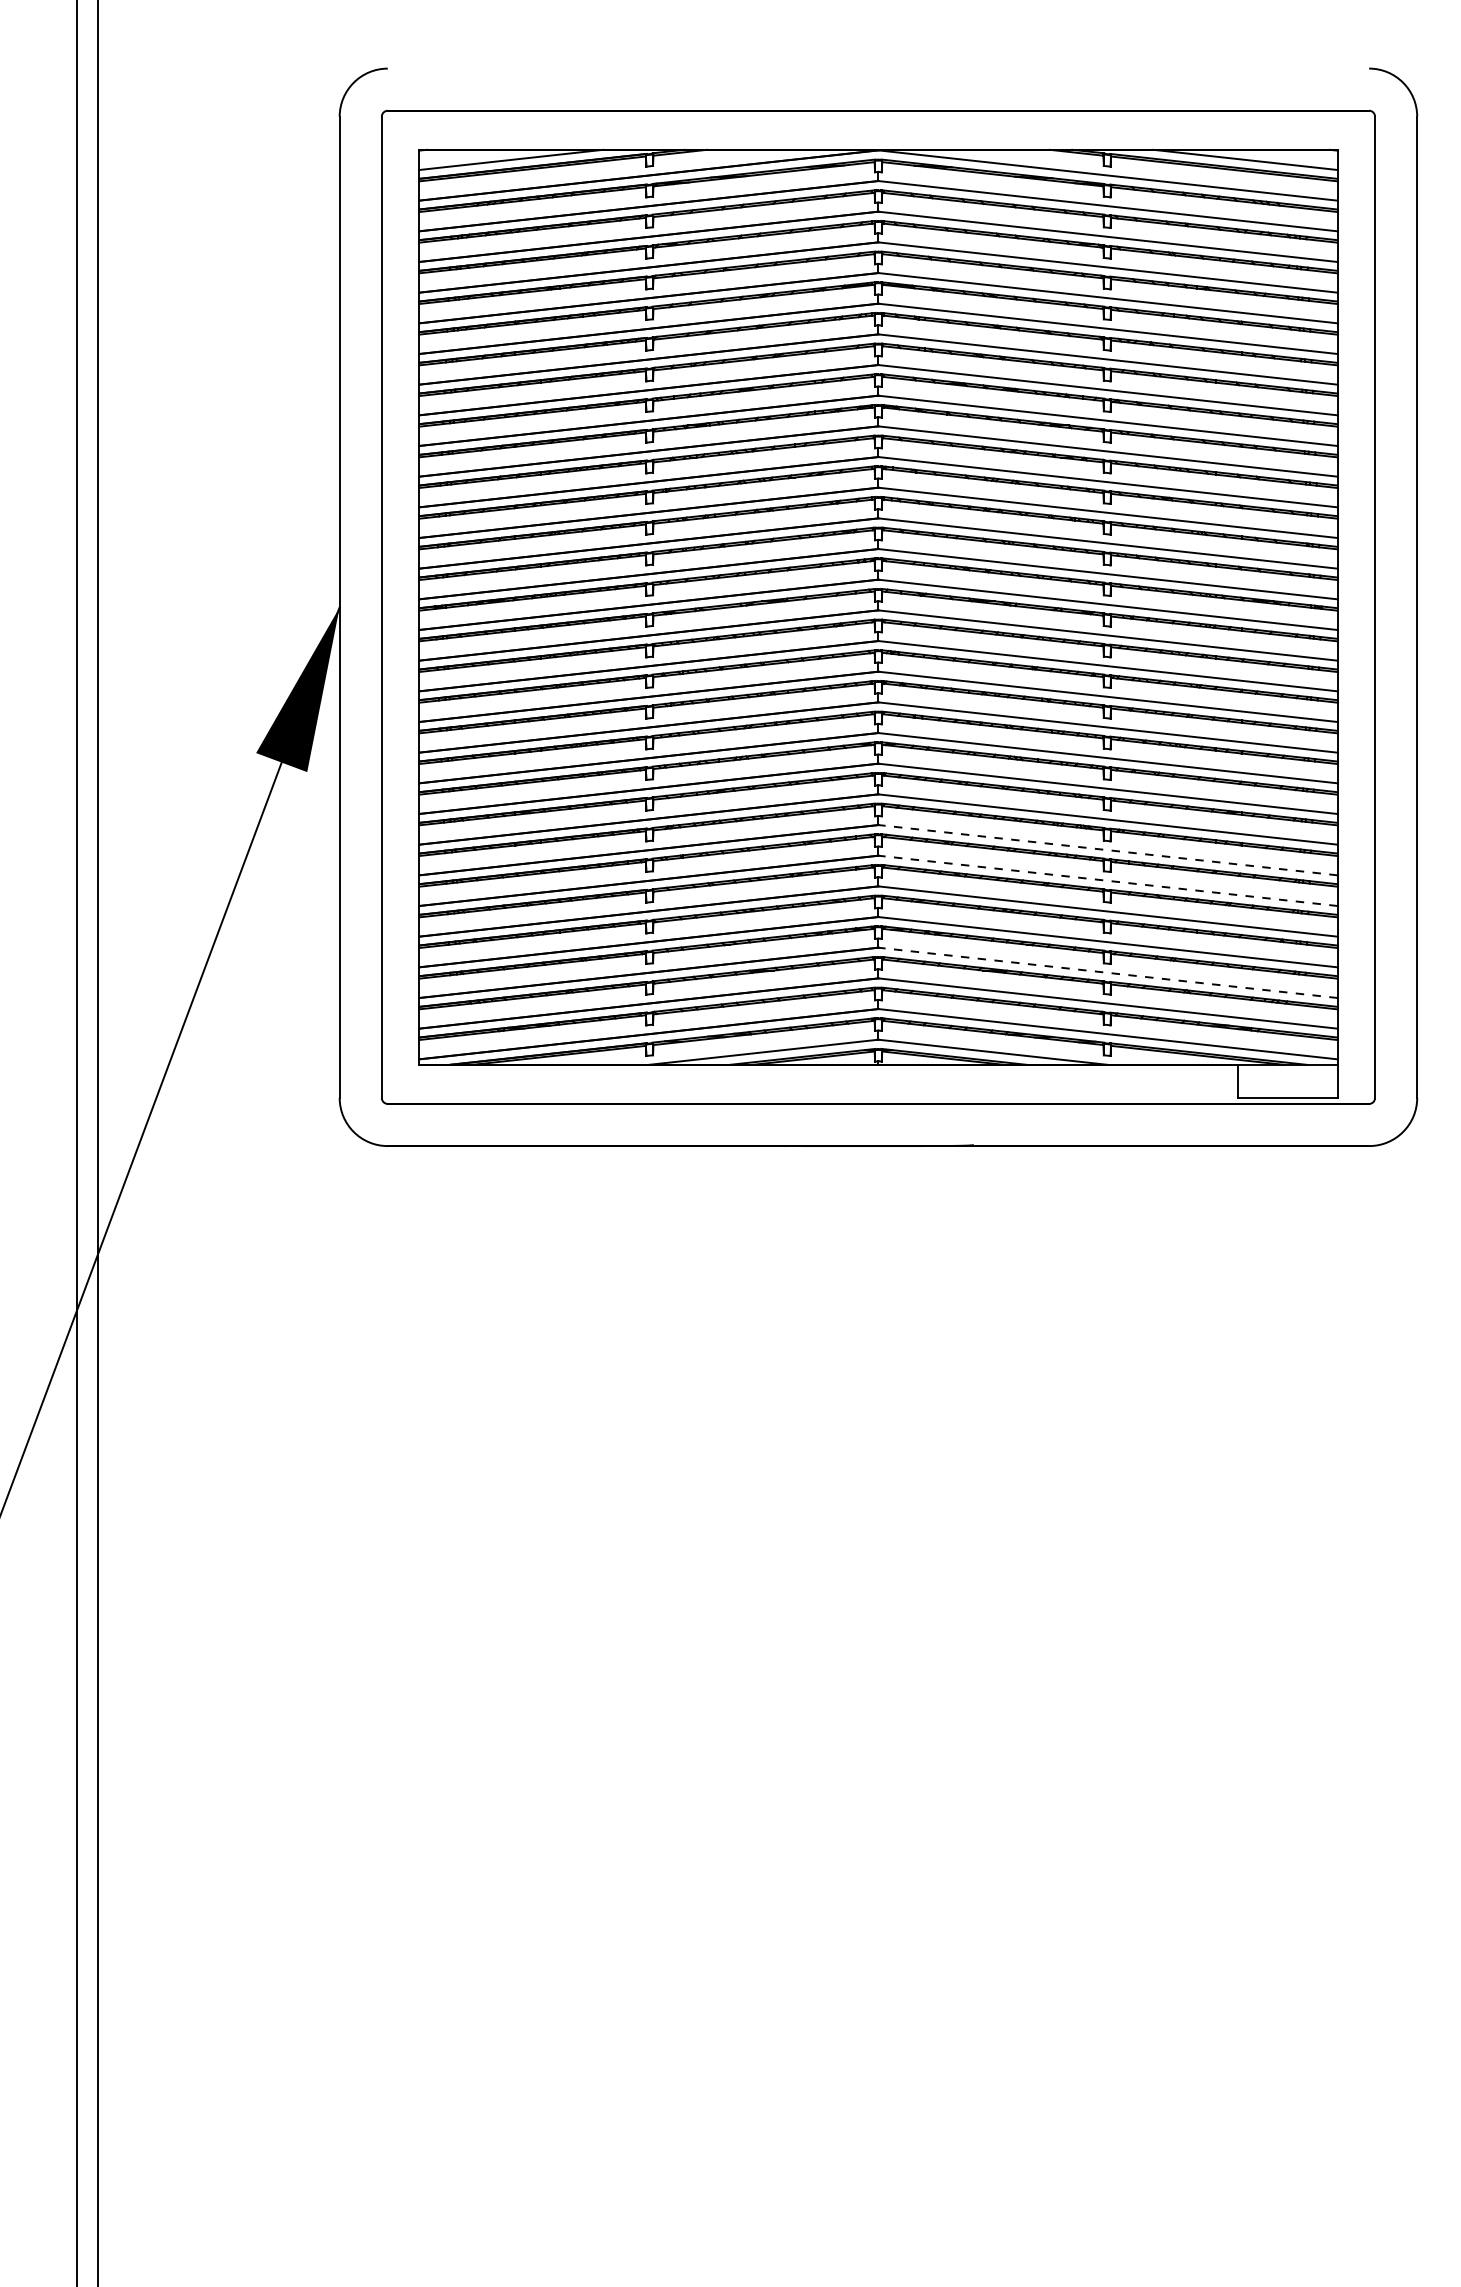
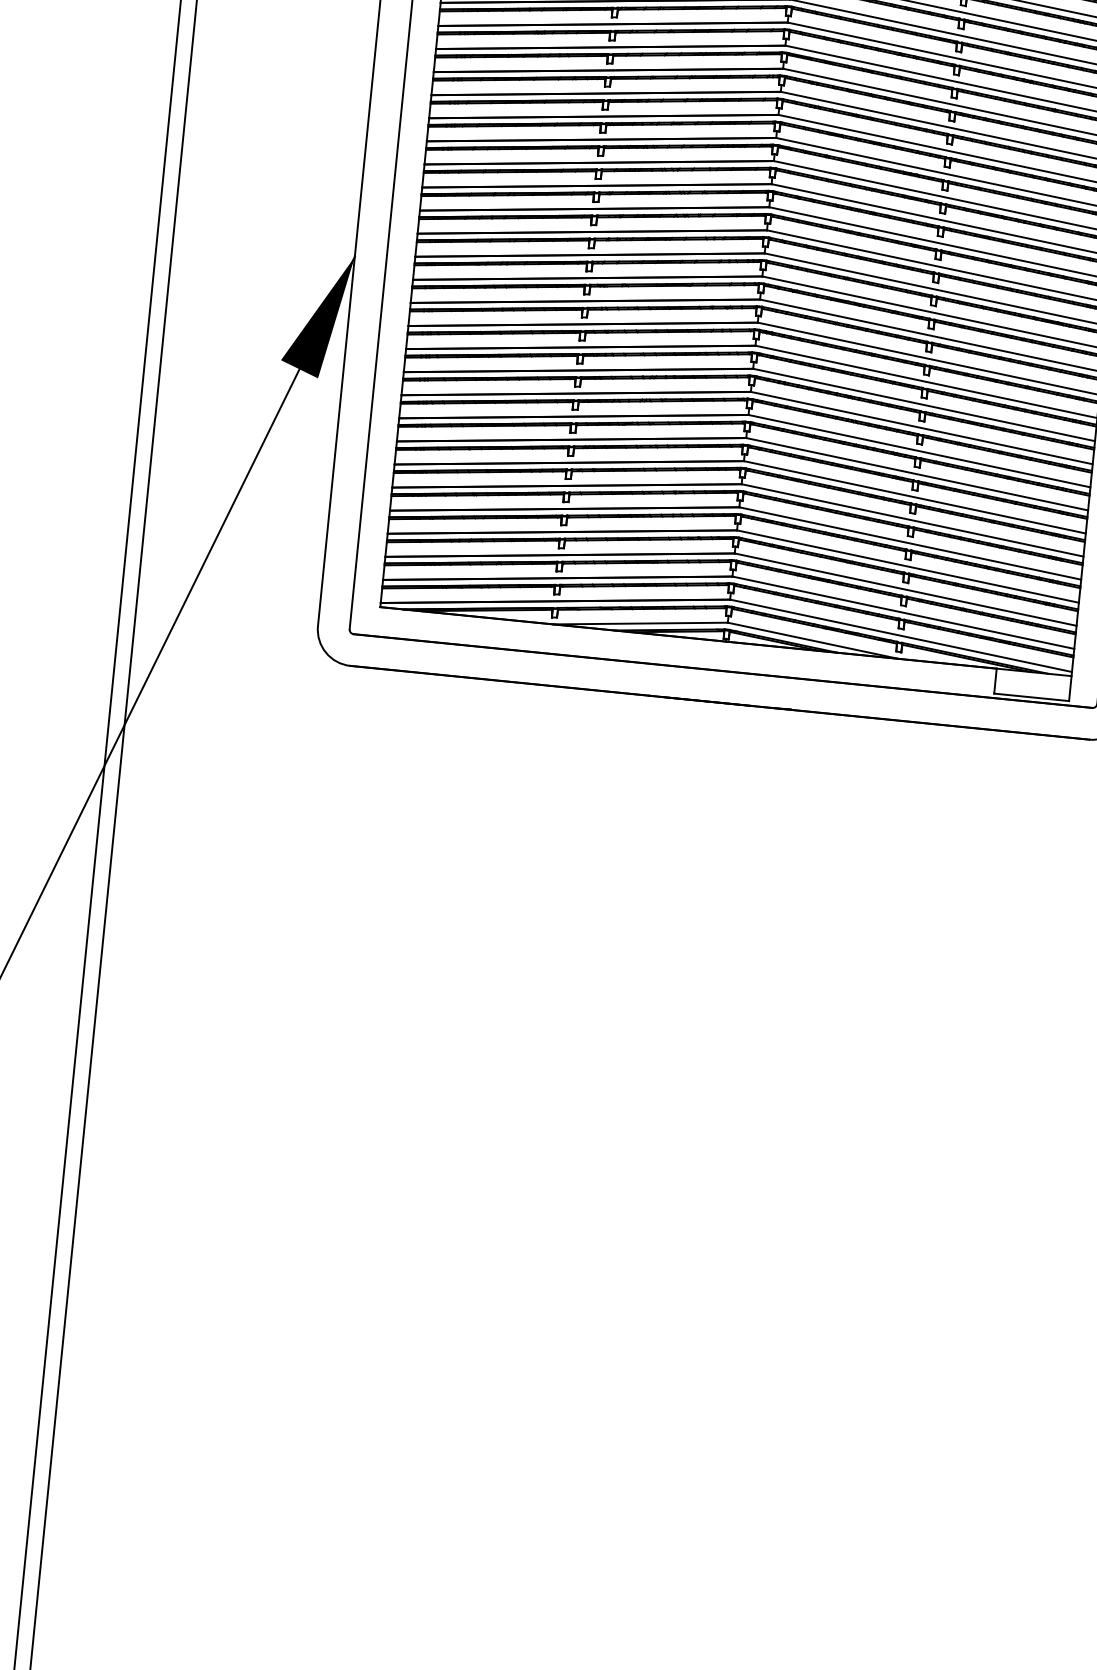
line: (1108, 850) -> (915, 497), dashed -> solid
line: (1108, 880) -> (912, 520), dashed -> solid
line: (1108, 972) -> (906, 589), dashed -> solid

